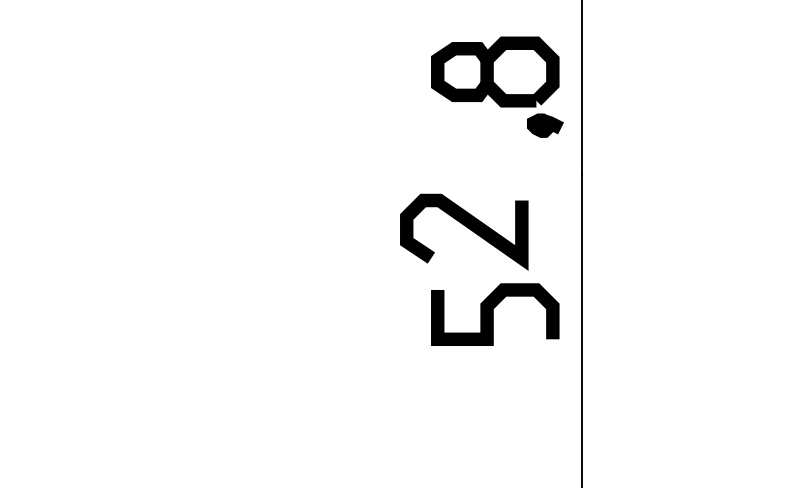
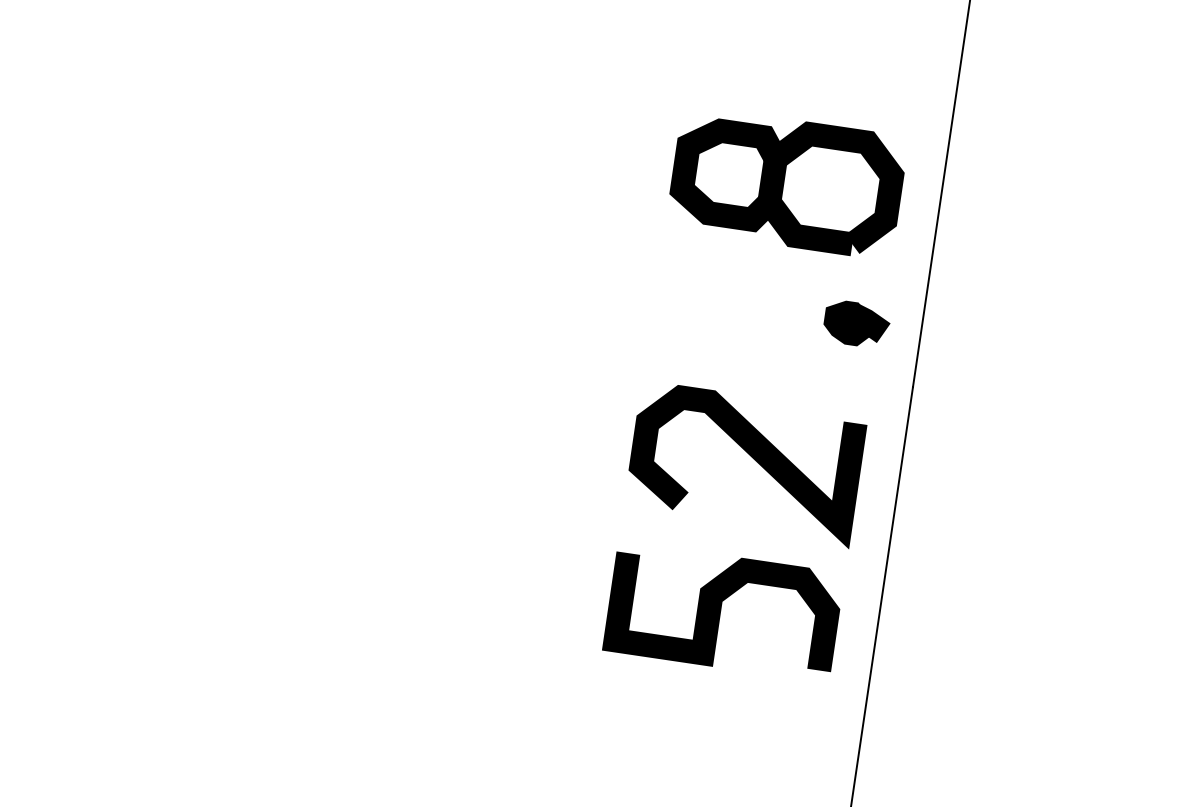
part: (545, 125) -> (857, 324), moved
curve: (467, 228) -> (752, 458), moved

